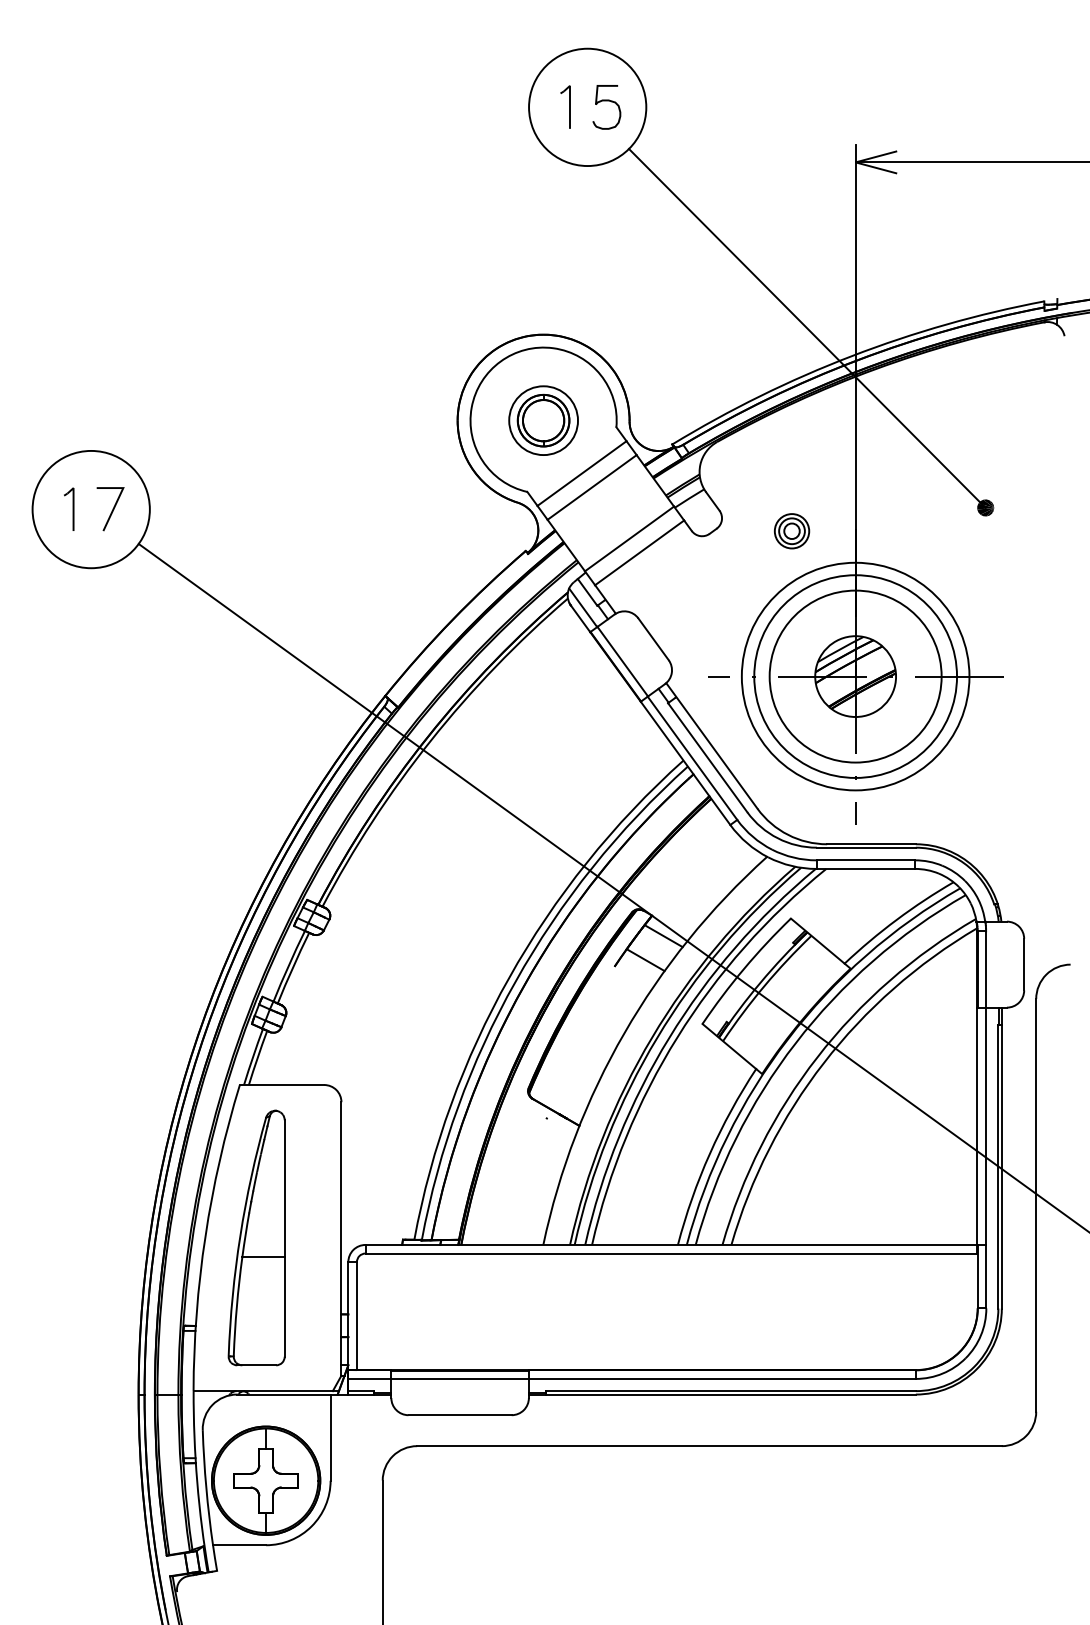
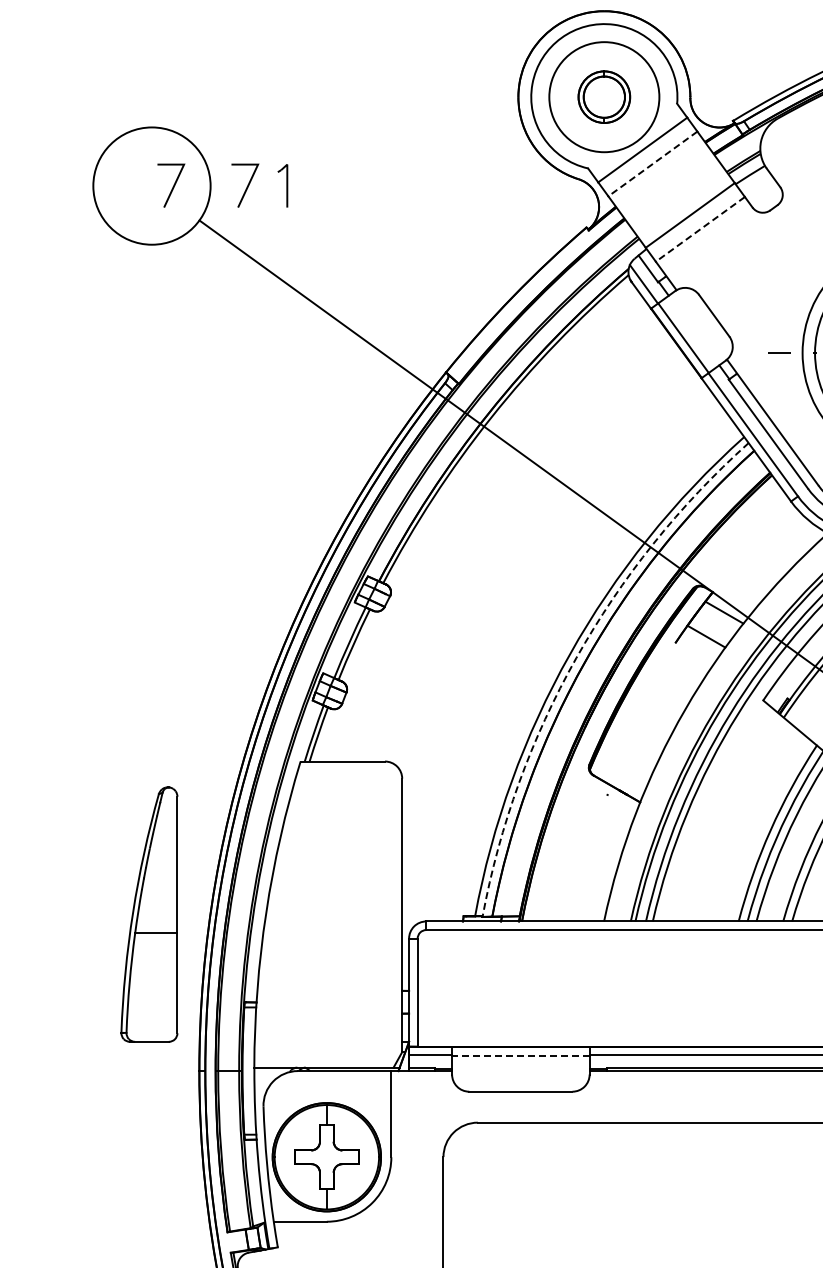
circle: (543, 420) -> (604, 97), size x1.6
line: (591, 487) -> (652, 164), solid -> dashed
part: (69, 508) -> (283, 185), moved
line: (185, 510) -> (246, 187), added
line: (639, 553) -> (700, 230), solid -> dashed
arc: (515, 981) -> (576, 658), solid -> dashed
part: (256, 1237) -> (149, 914), moved
line: (460, 1379) -> (521, 1056), solid -> dashed

